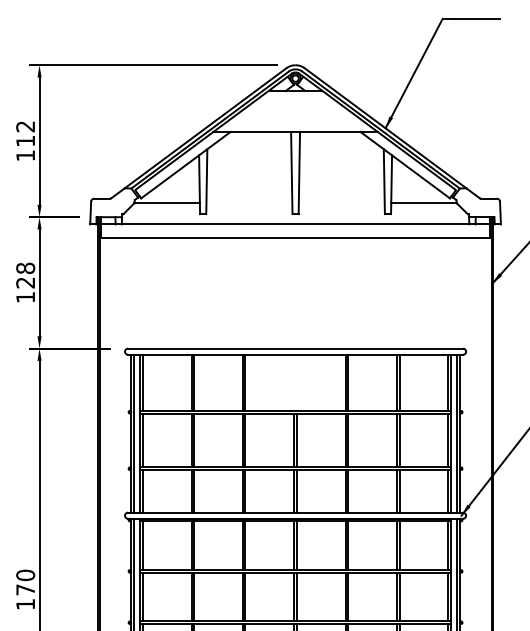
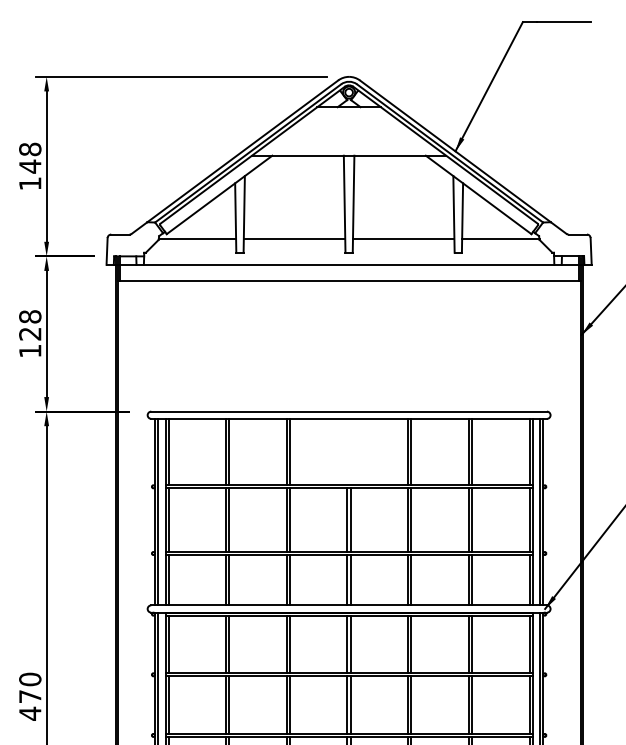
text: (25, 134) -> (30, 158), 112 -> 148
line: (249, 202) -> (294, 239), added
line: (341, 202) -> (403, 239), added
text: (25, 604) -> (30, 713), 170 -> 470

